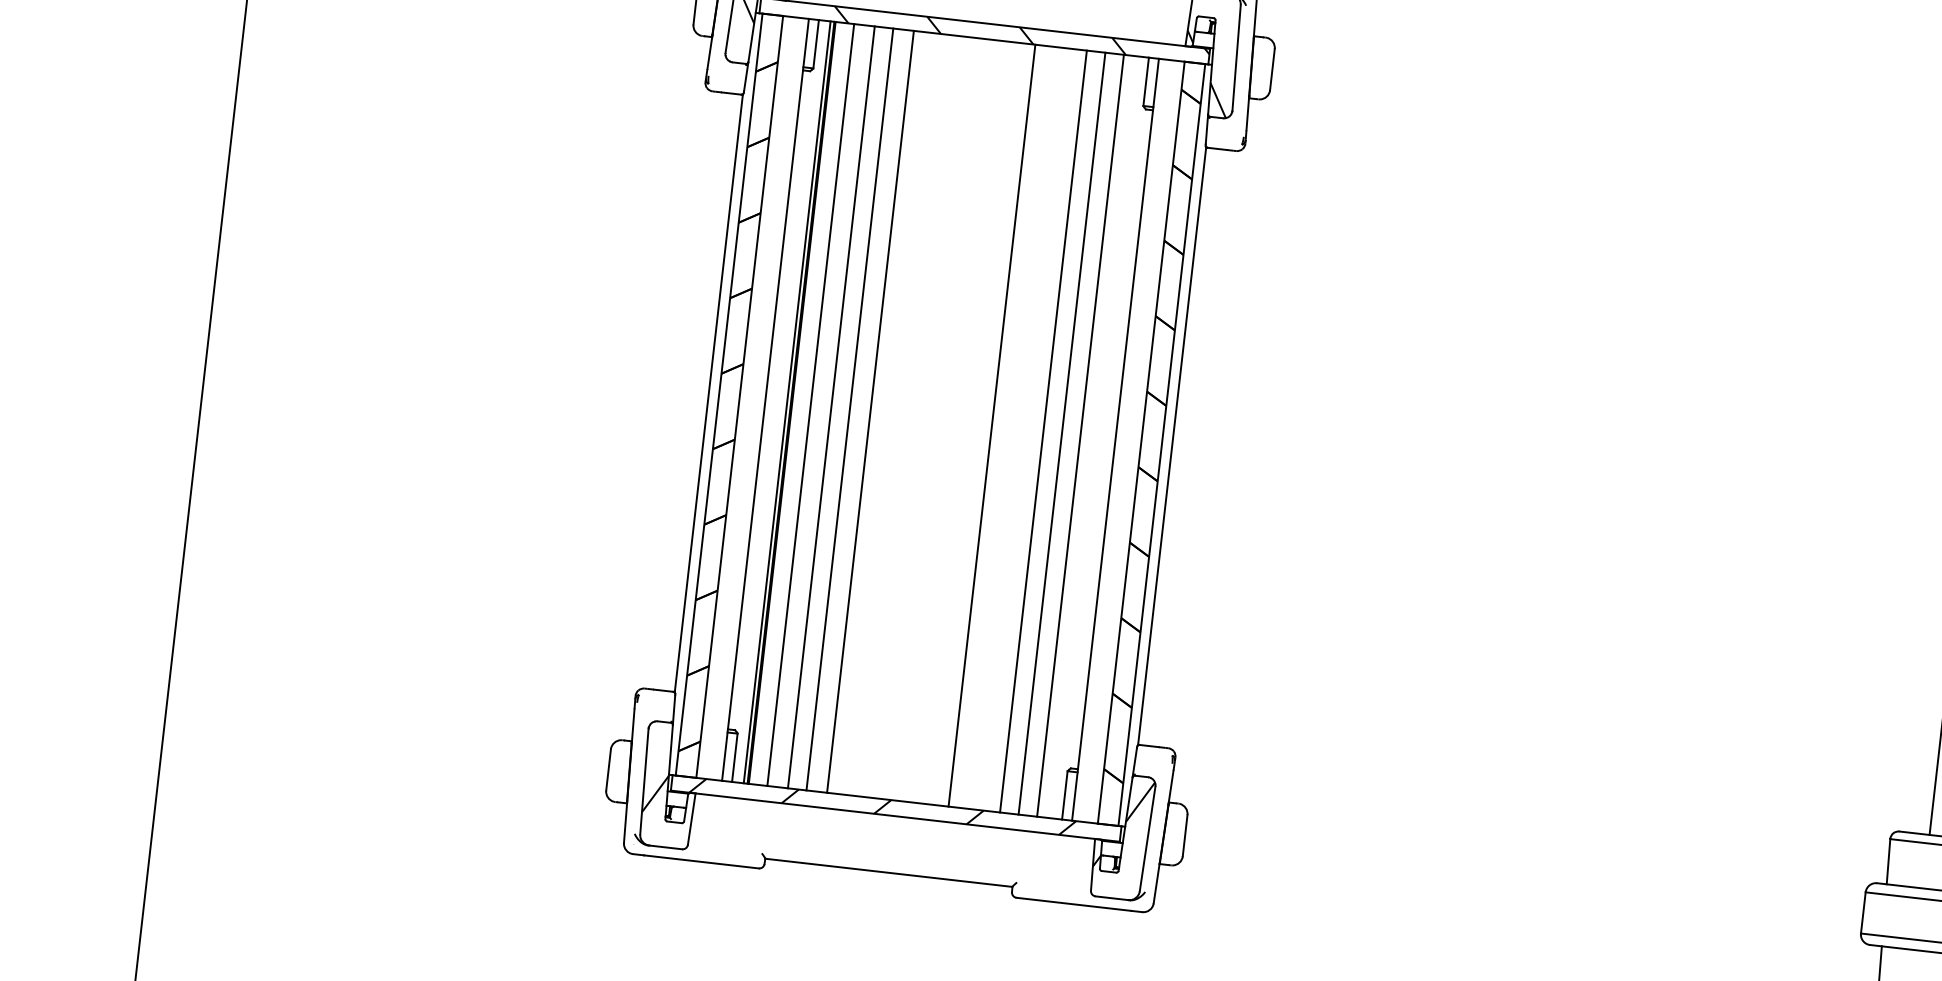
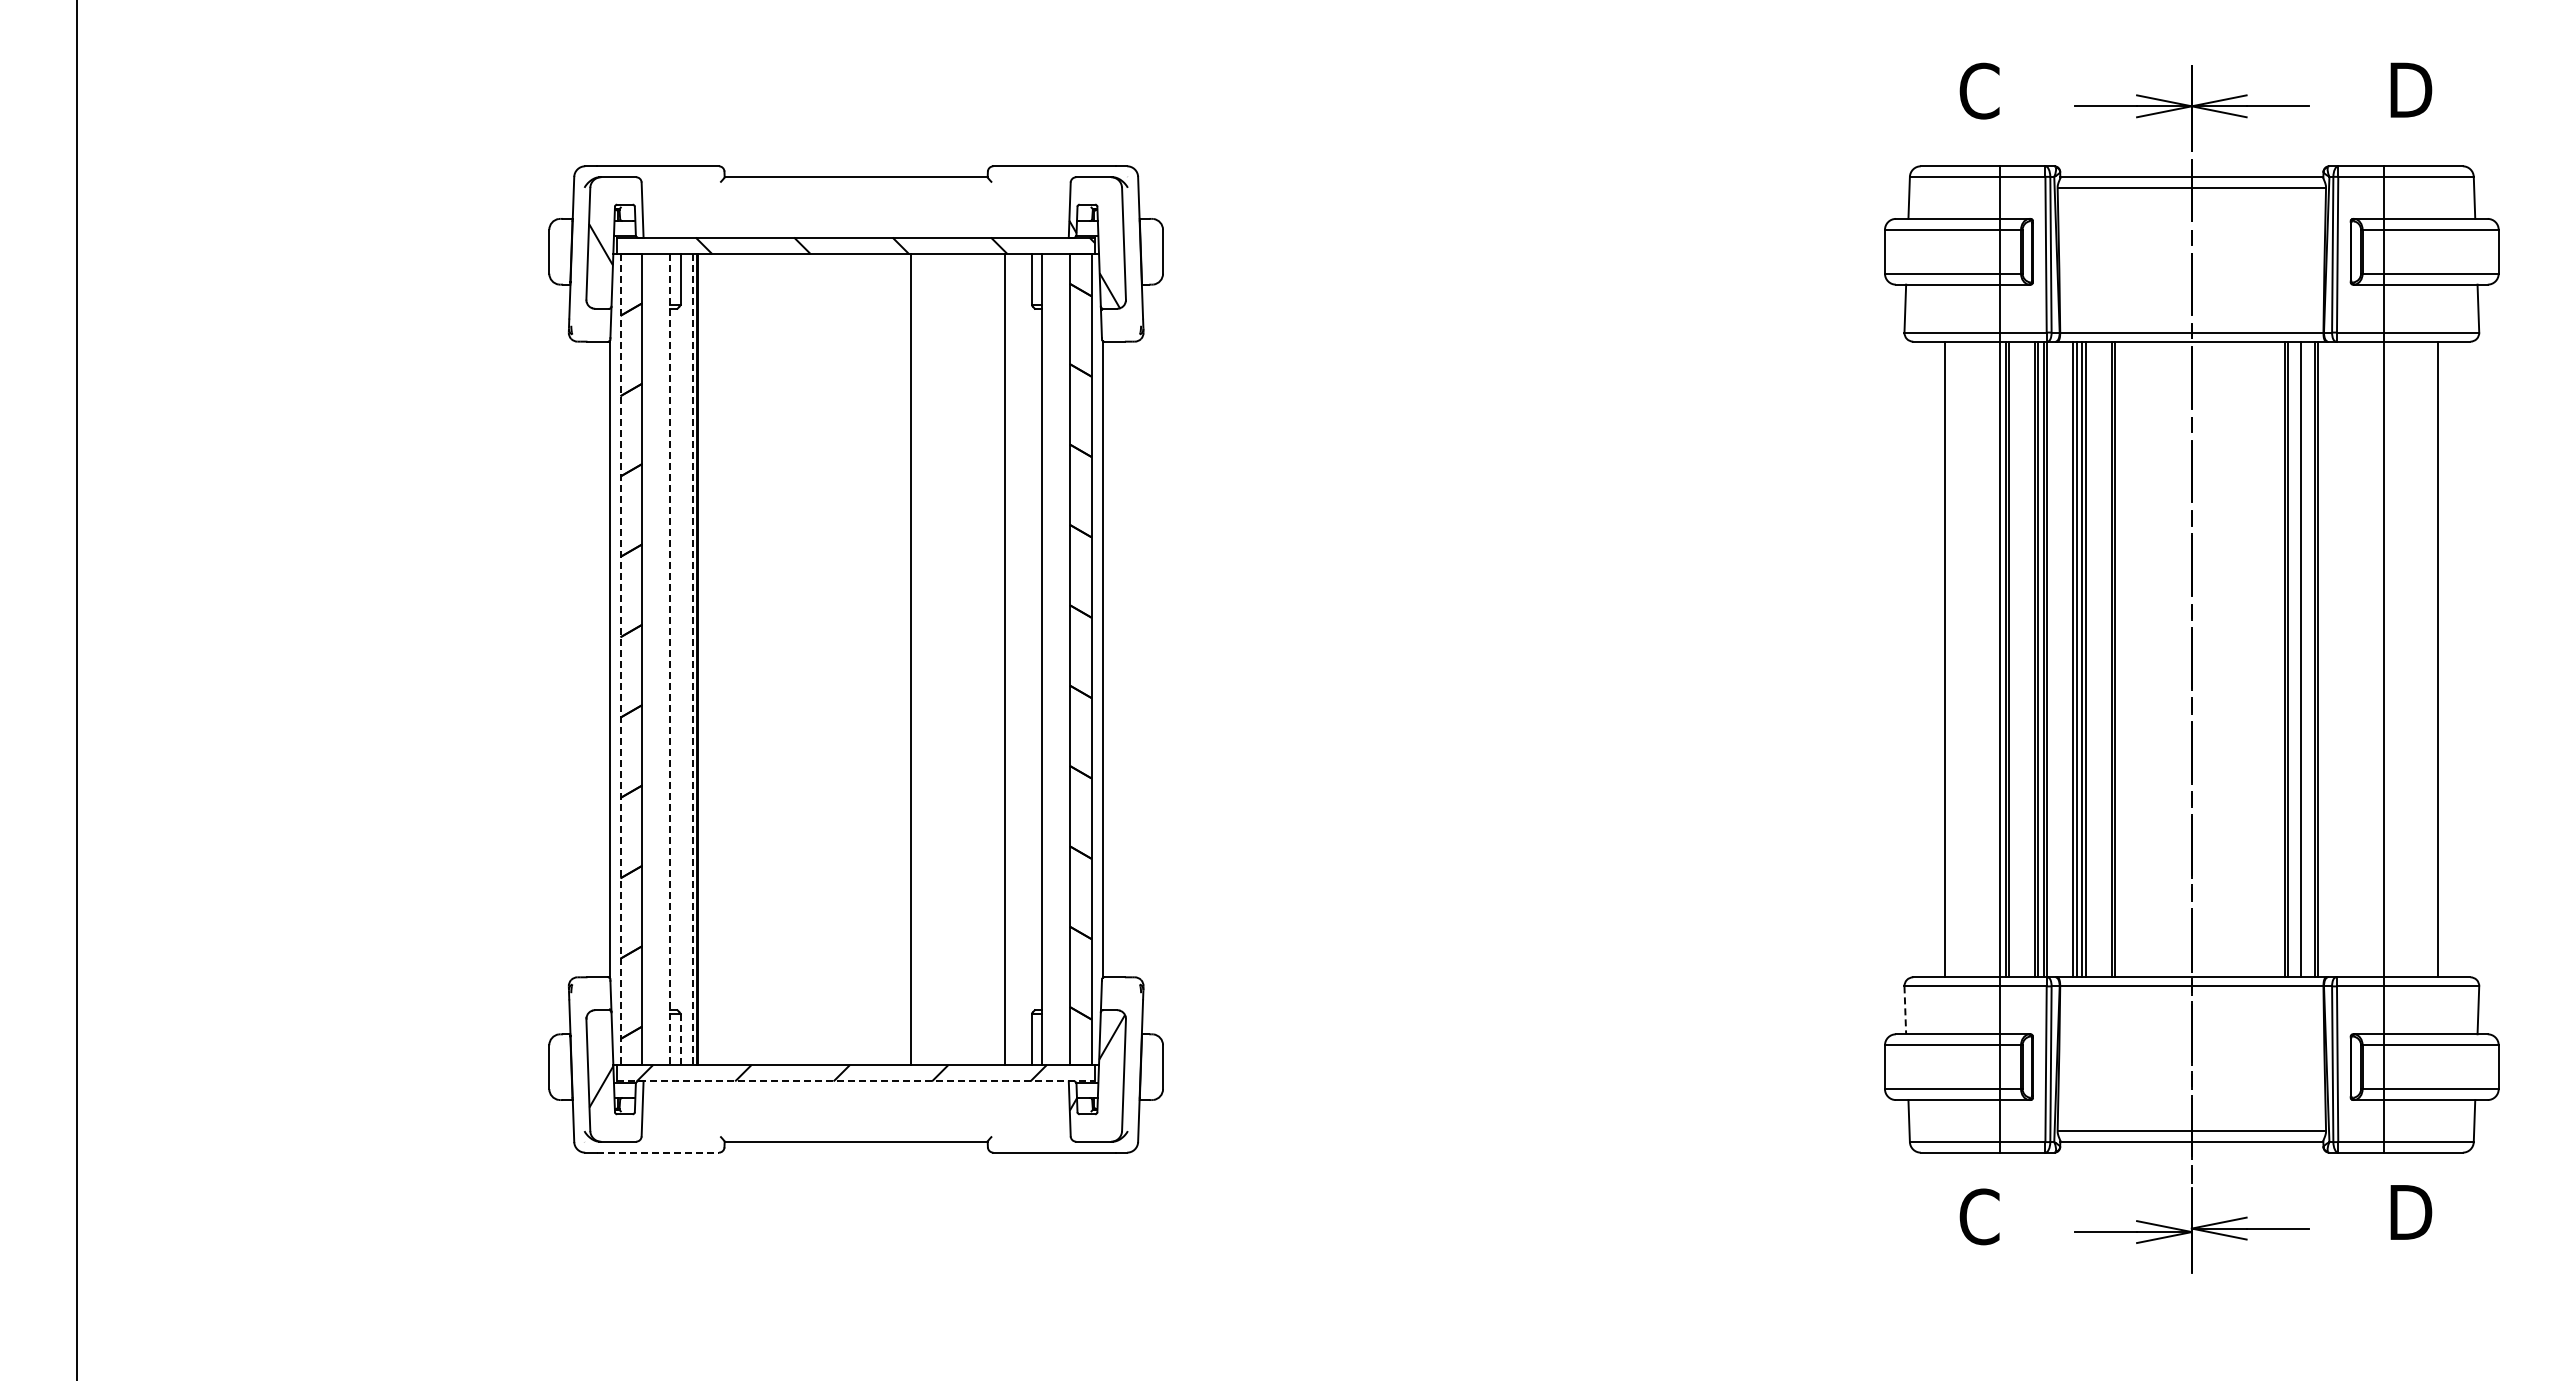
line: (719, 394) -> (620, 659), solid -> dashed
line: (765, 399) -> (669, 659), solid -> dashed
line: (786, 402) -> (692, 659), solid -> dashed
line: (811, 404) -> (718, 658), removed
line: (831, 406) -> (740, 658), removed
line: (849, 408) -> (759, 658), removed
line: (870, 410) -> (781, 658), removed
line: (1043, 430) -> (965, 658), removed
line: (1062, 432) -> (985, 658), removed
line: (734, 758) -> (680, 1039), solid -> dashed
line: (895, 816) -> (856, 1081), solid -> dashed
line: (702, 861) -> (658, 1152), solid -> dashed
line: (1888, 861) -> (1905, 1010), solid -> dashed

